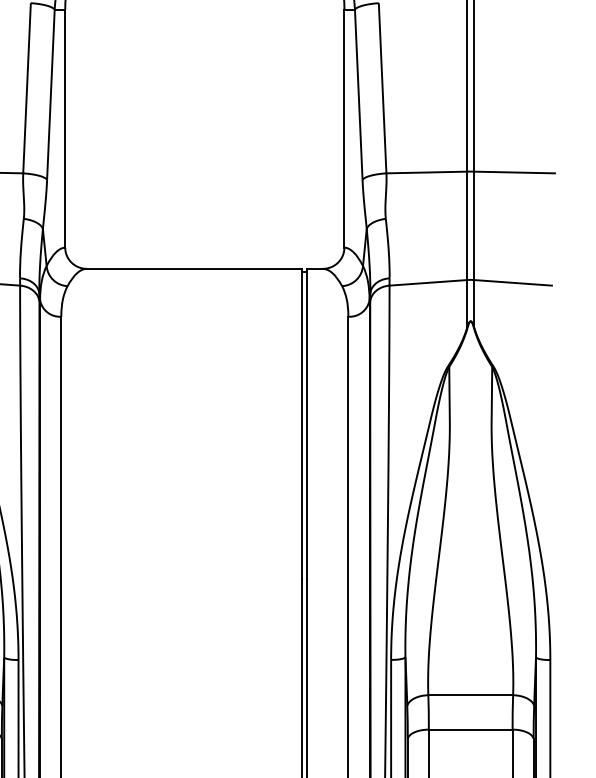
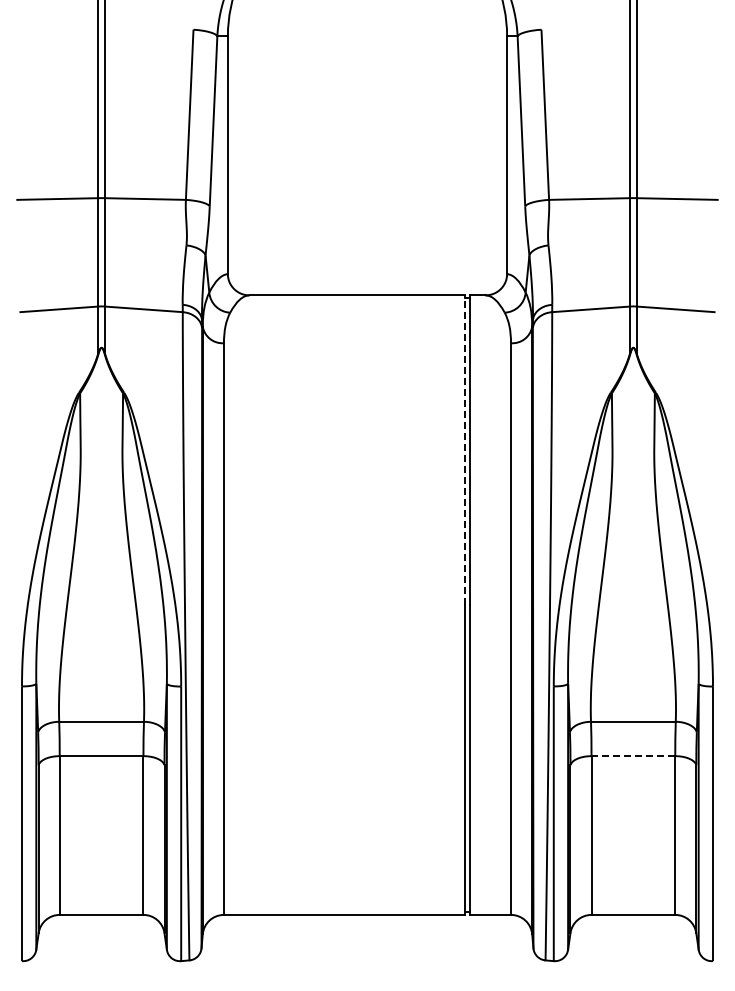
line: (301, 423) -> (464, 450), solid -> dashed
line: (470, 729) -> (633, 756), solid -> dashed

